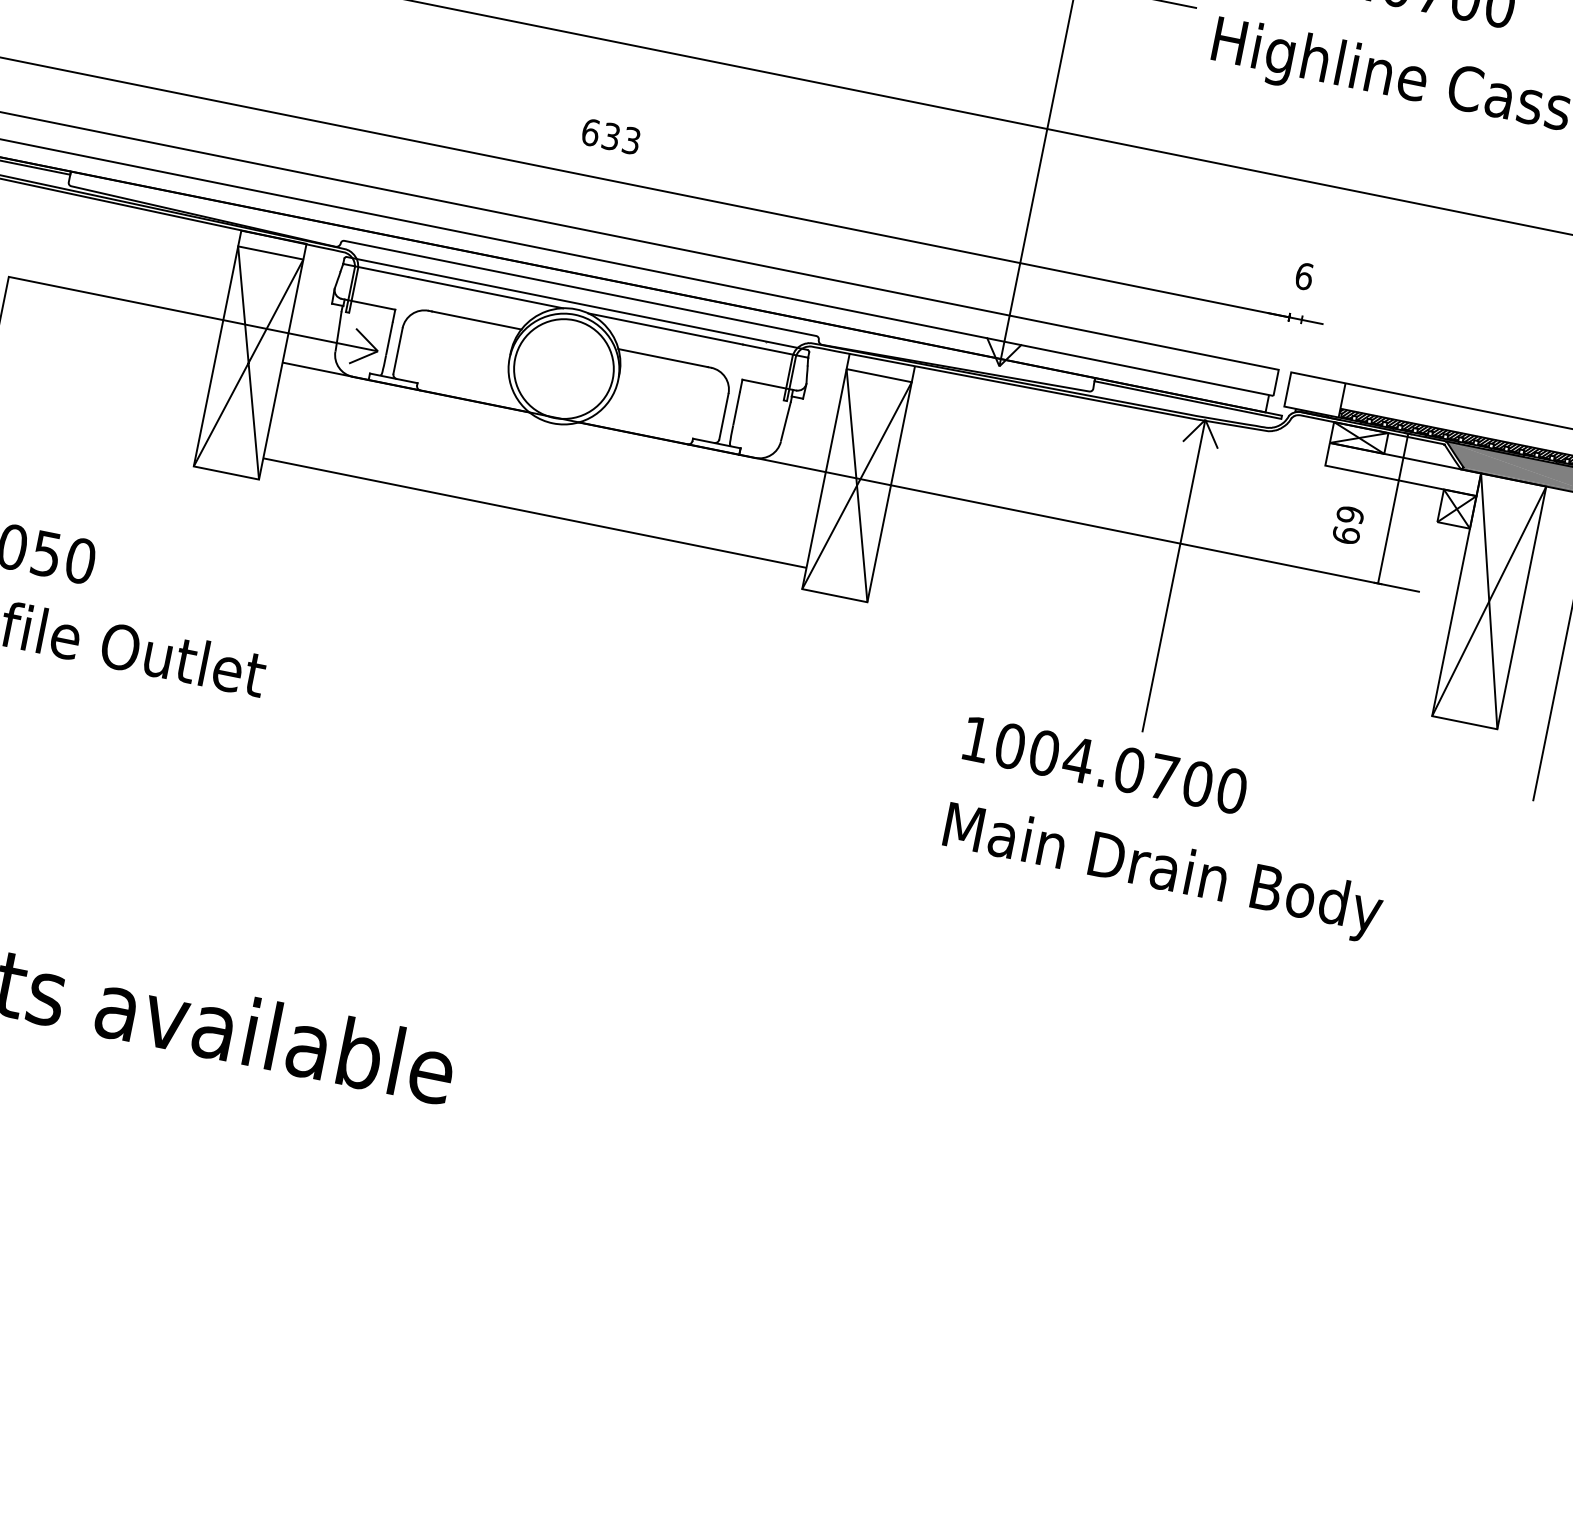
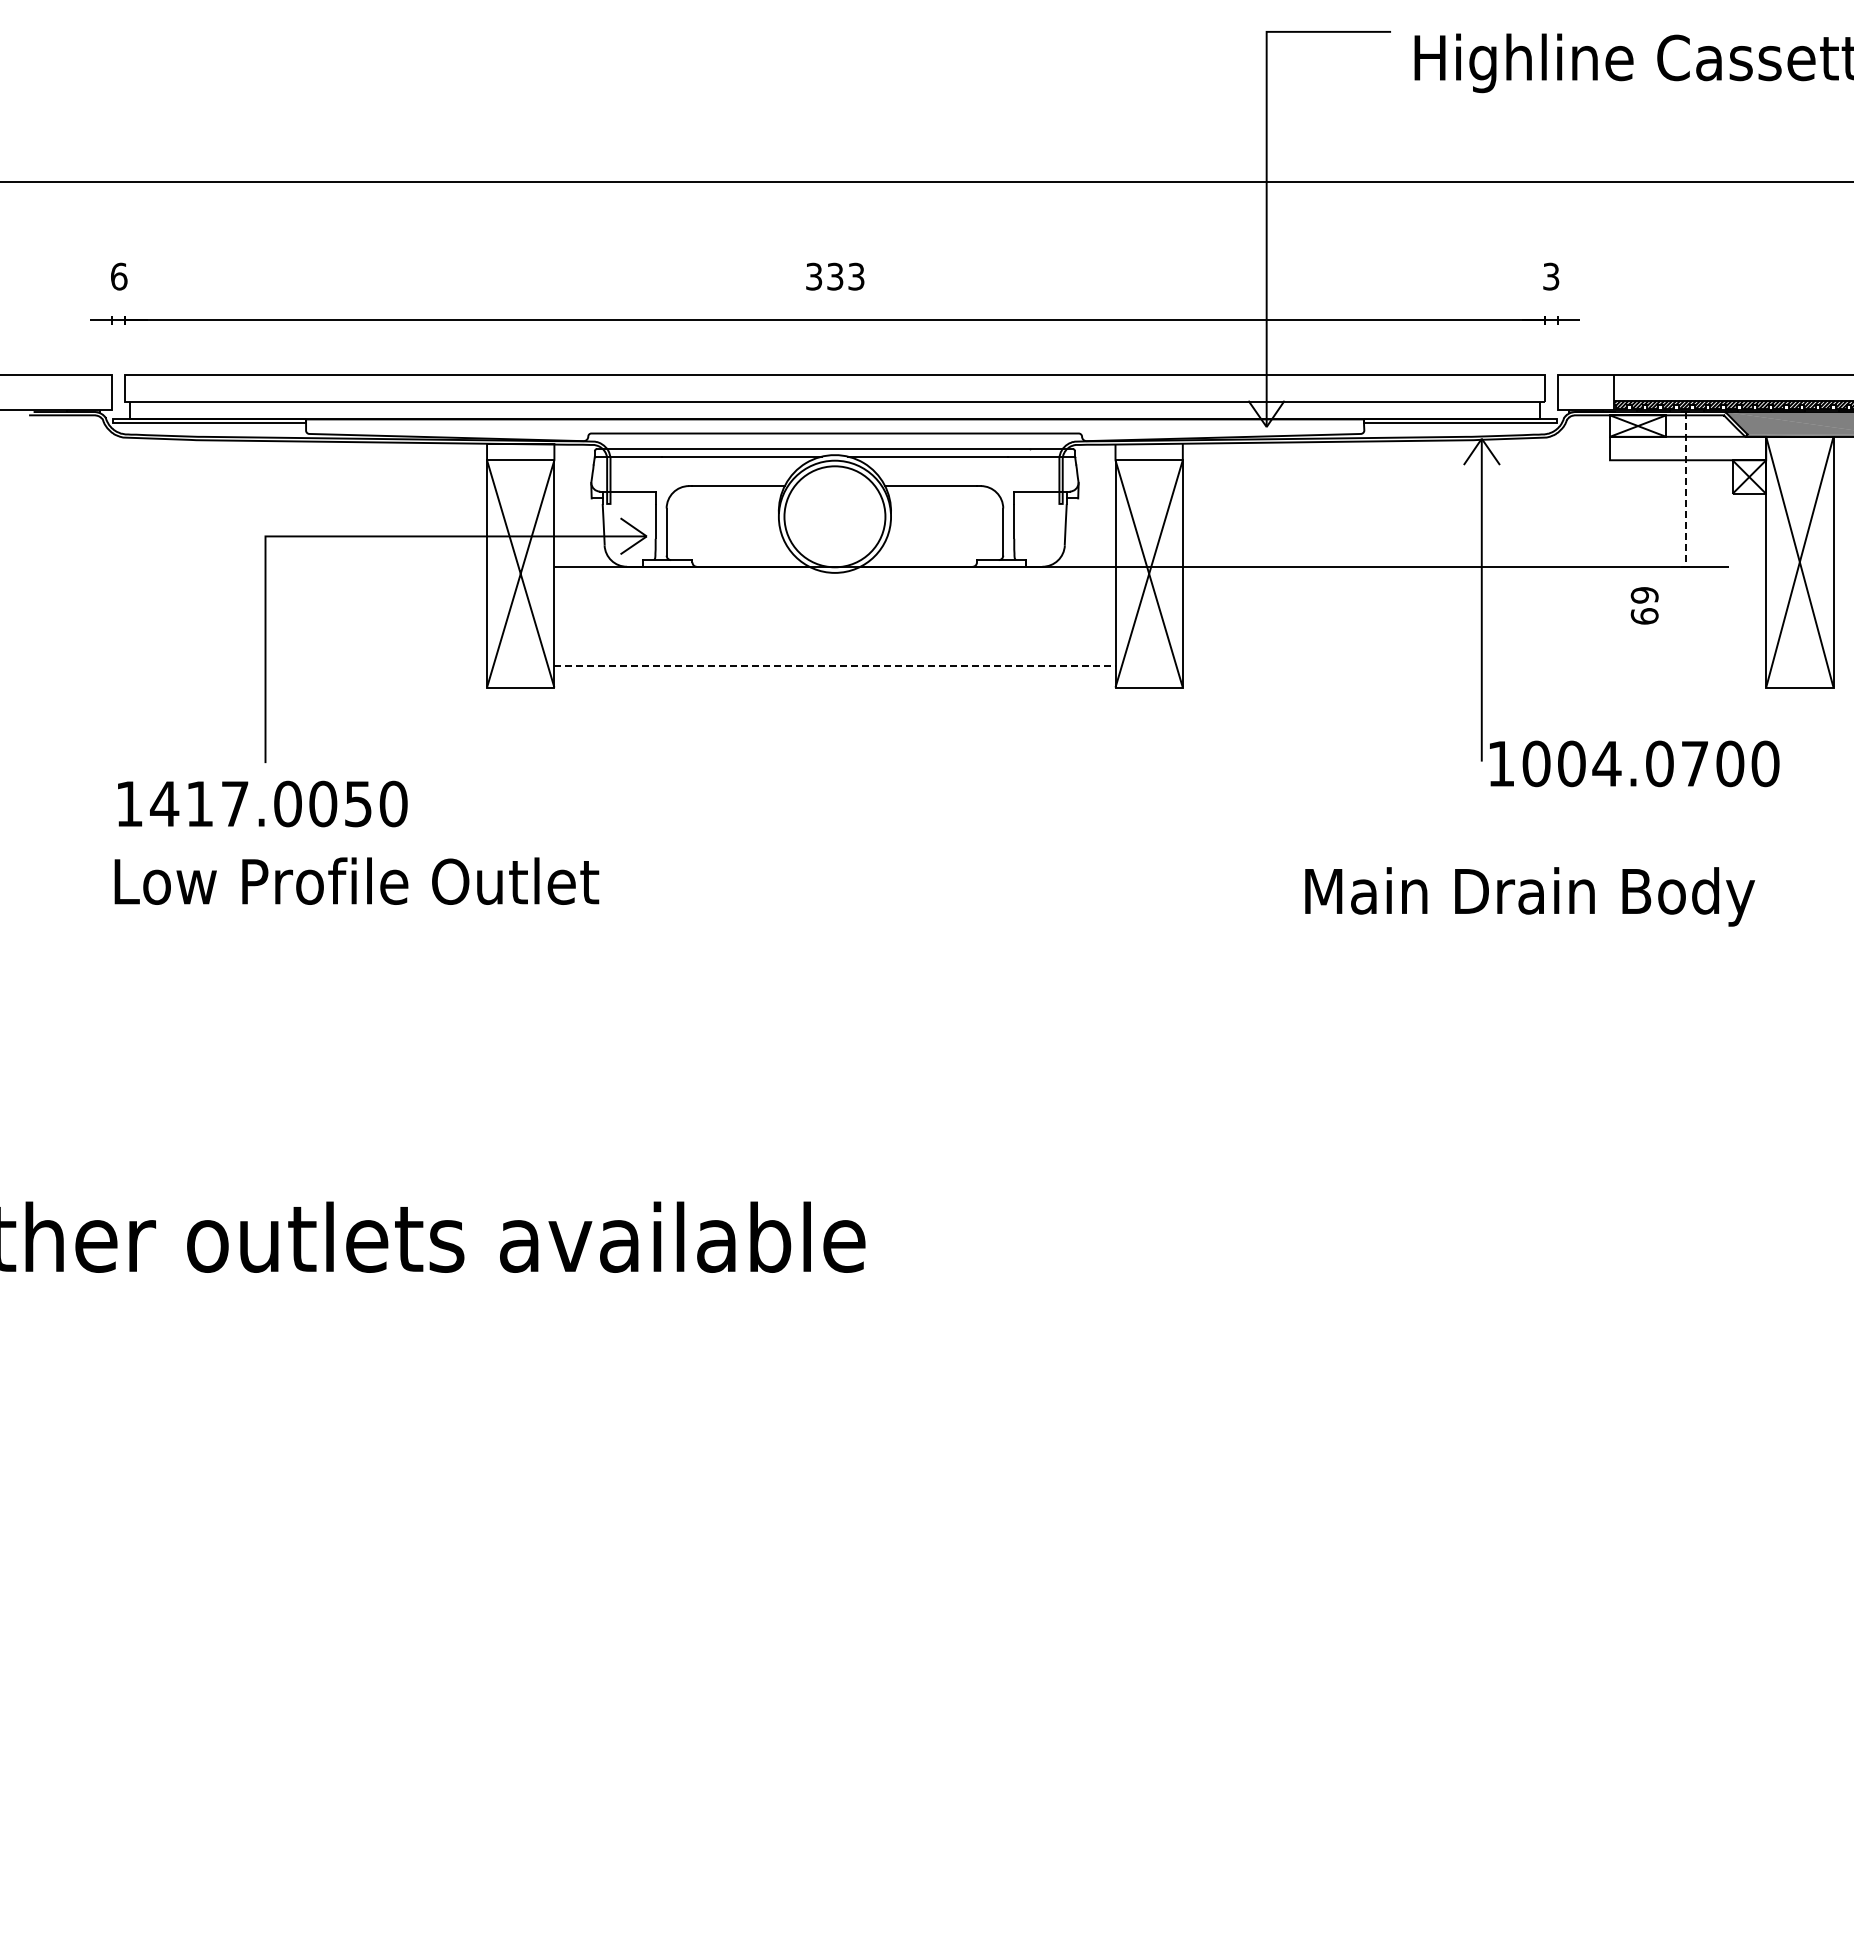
text: (591, 132) -> (814, 276), 633 -> 333
text: (1304, 276) -> (1551, 276), 6 -> 3
line: (1392, 508) -> (1685, 489), solid -> dashed
line: (534, 512) -> (834, 665), solid -> dashed
text: (1348, 524) -> (1644, 605), moved
text: (1105, 765) -> (1634, 763), moved

